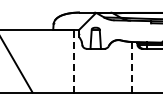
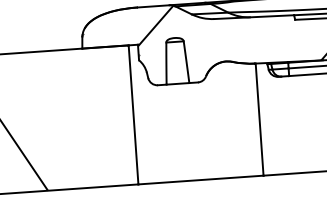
line: (74, 61) -> (133, 114), dashed -> solid
line: (131, 67) -> (258, 119), dashed -> solid

